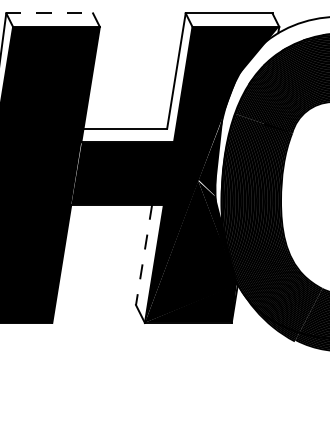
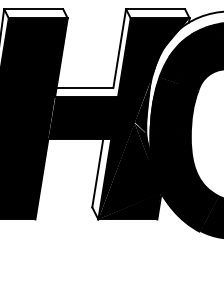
line: (50, 13) -> (34, 9), dashed -> solid
line: (143, 255) -> (97, 173), dashed -> solid

